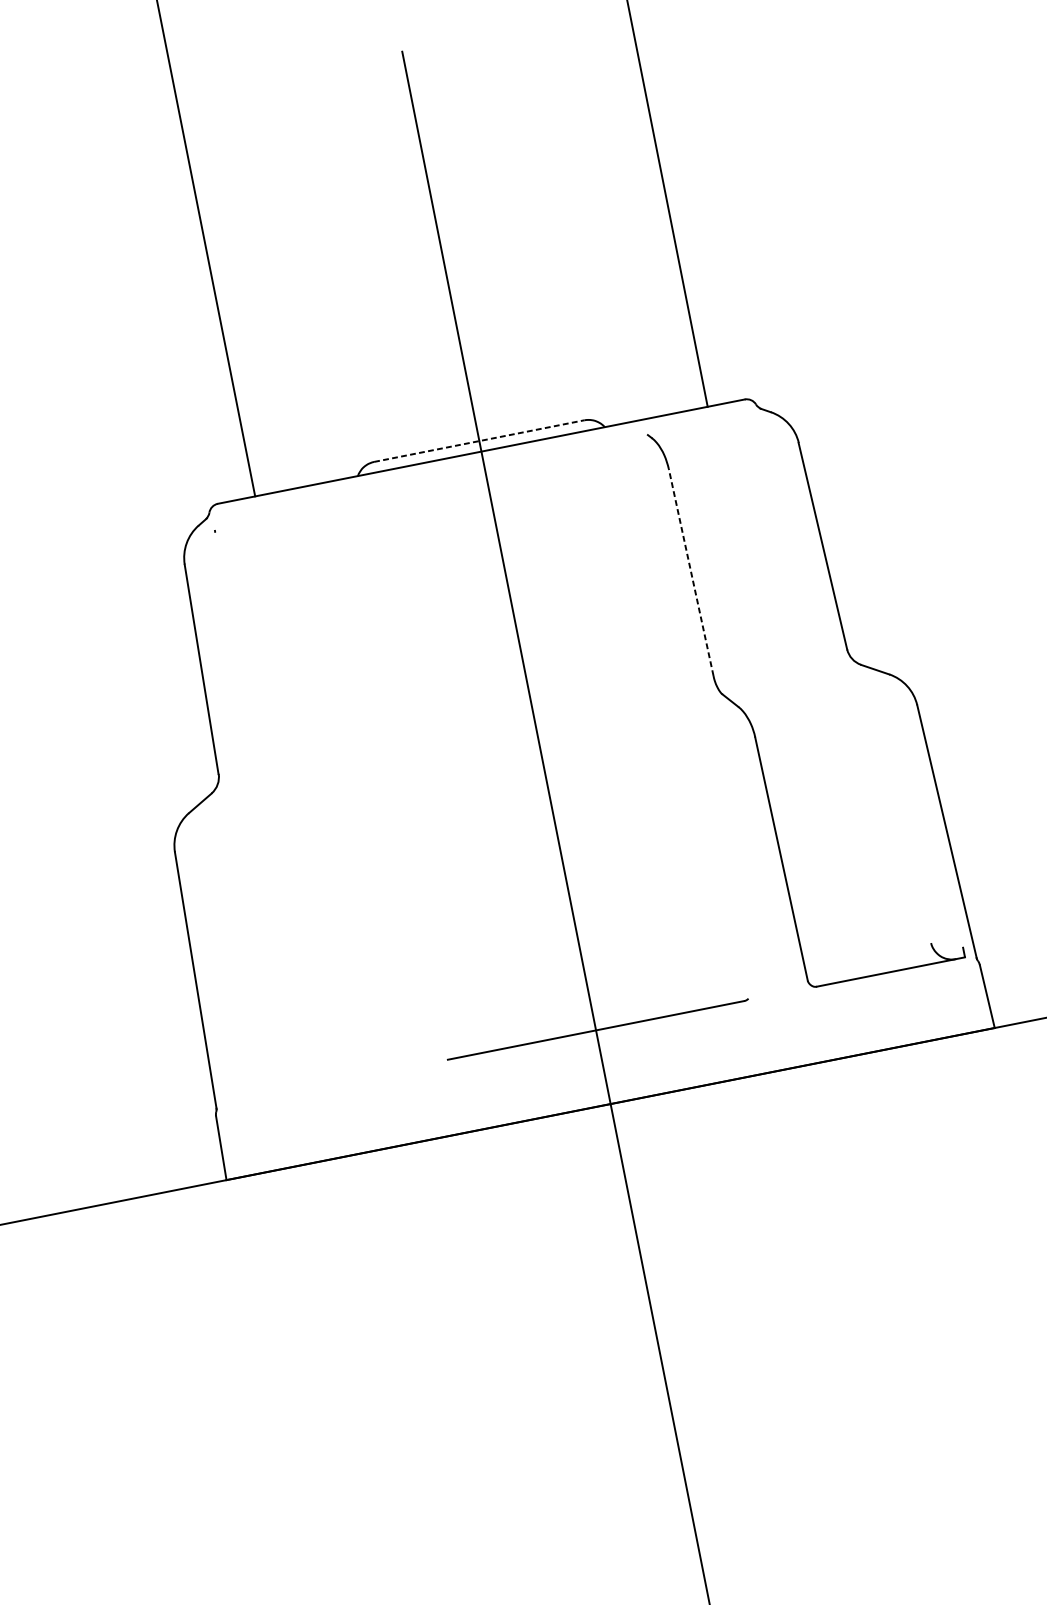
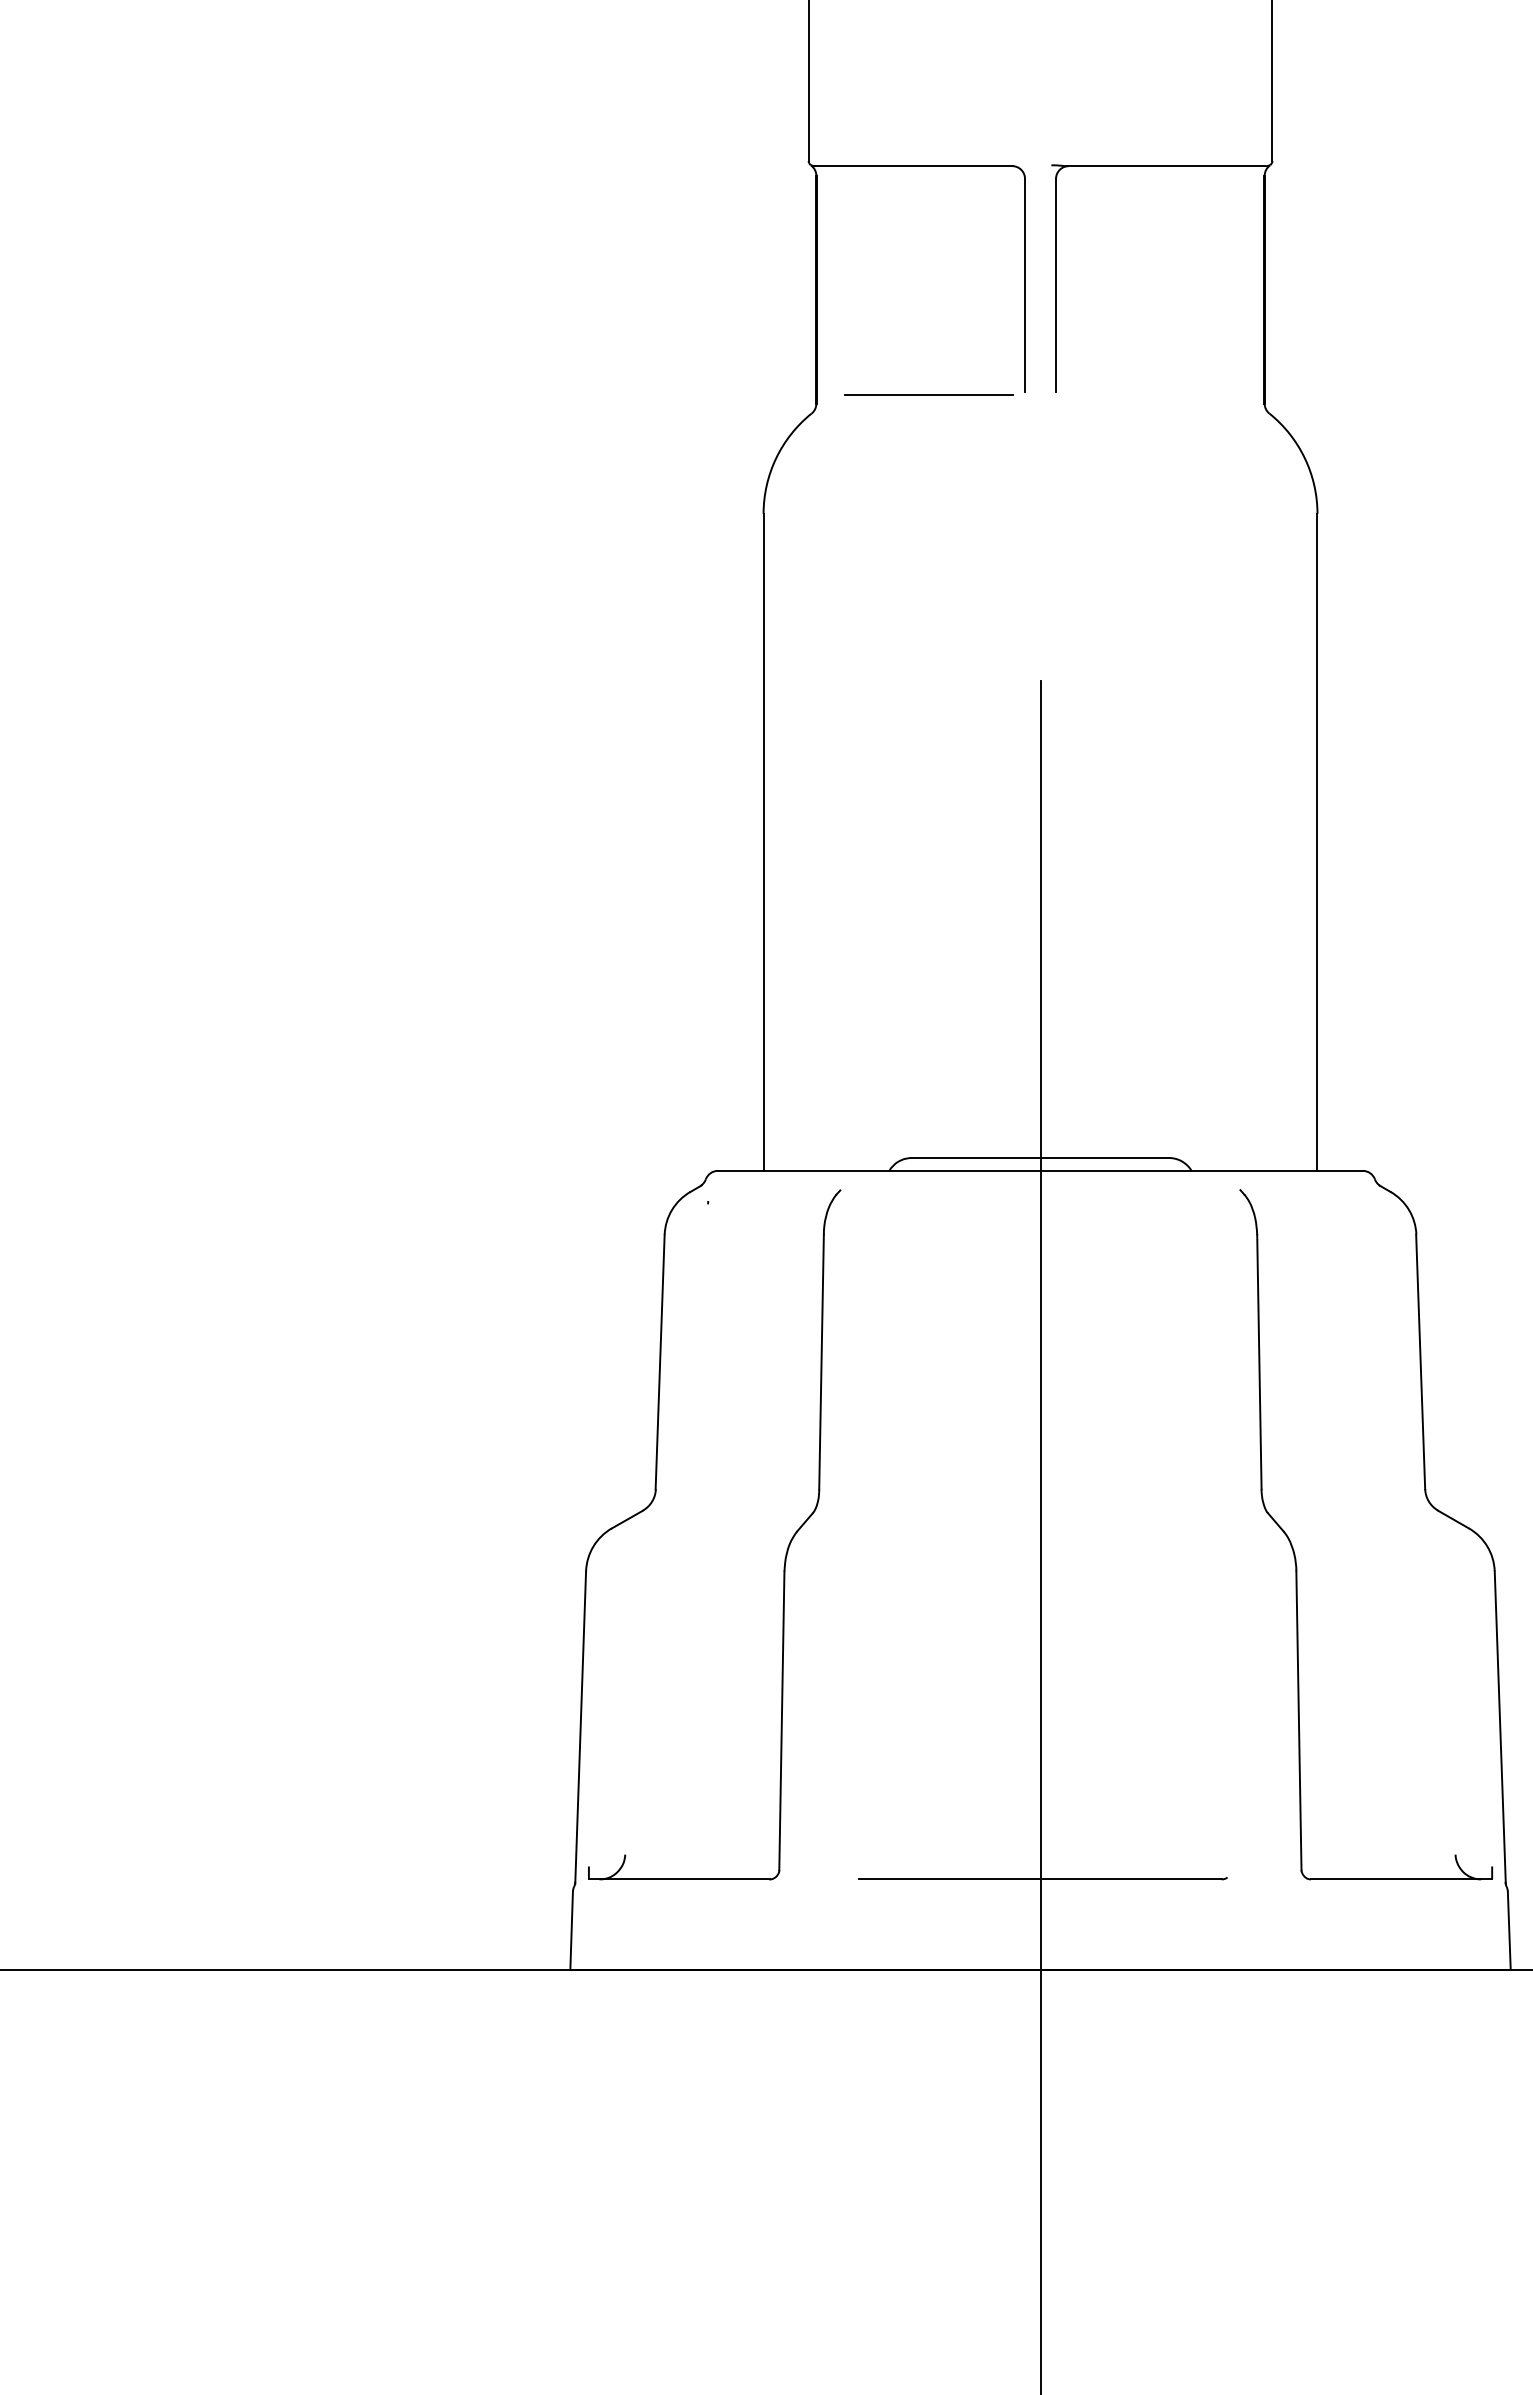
line: (479, 440) -> (1040, 1157), dashed -> solid
line: (691, 571) -> (1259, 1361), dashed -> solid
part: (335, 802) -> (786, 1550), added

